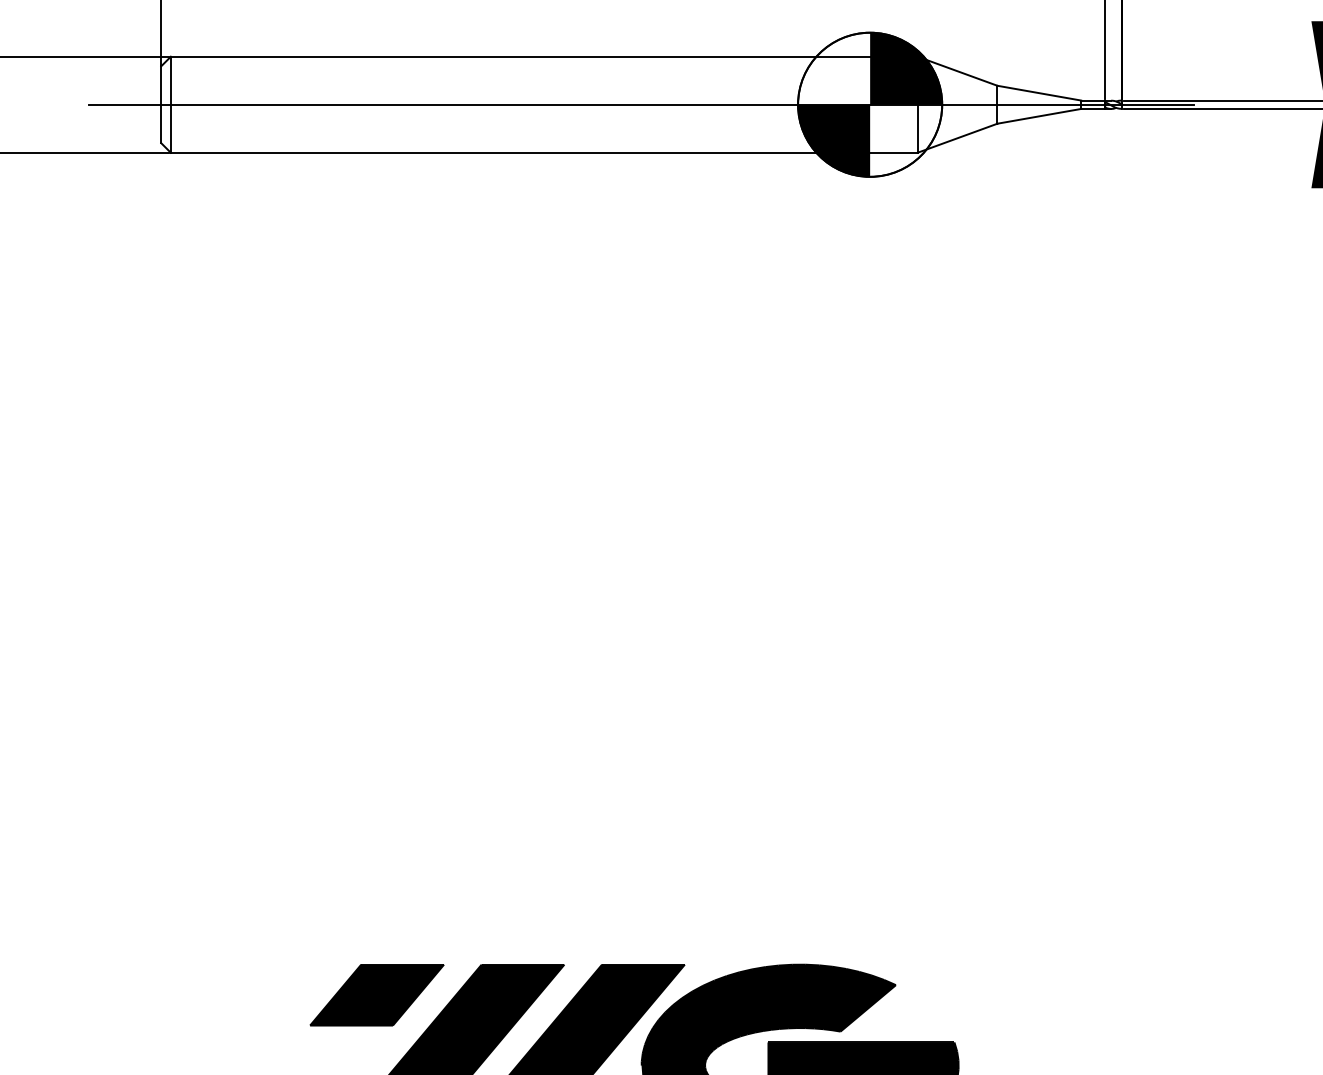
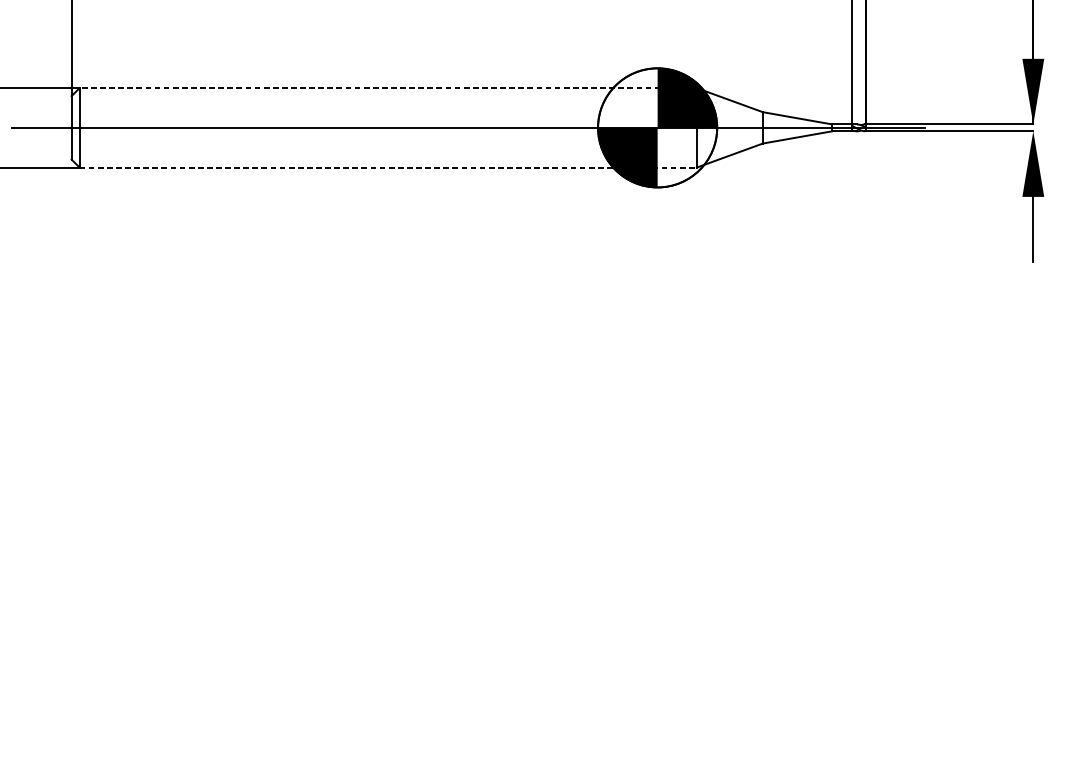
line: (543, 56) -> (387, 87), solid -> dashed
line: (544, 152) -> (388, 167), solid -> dashed

